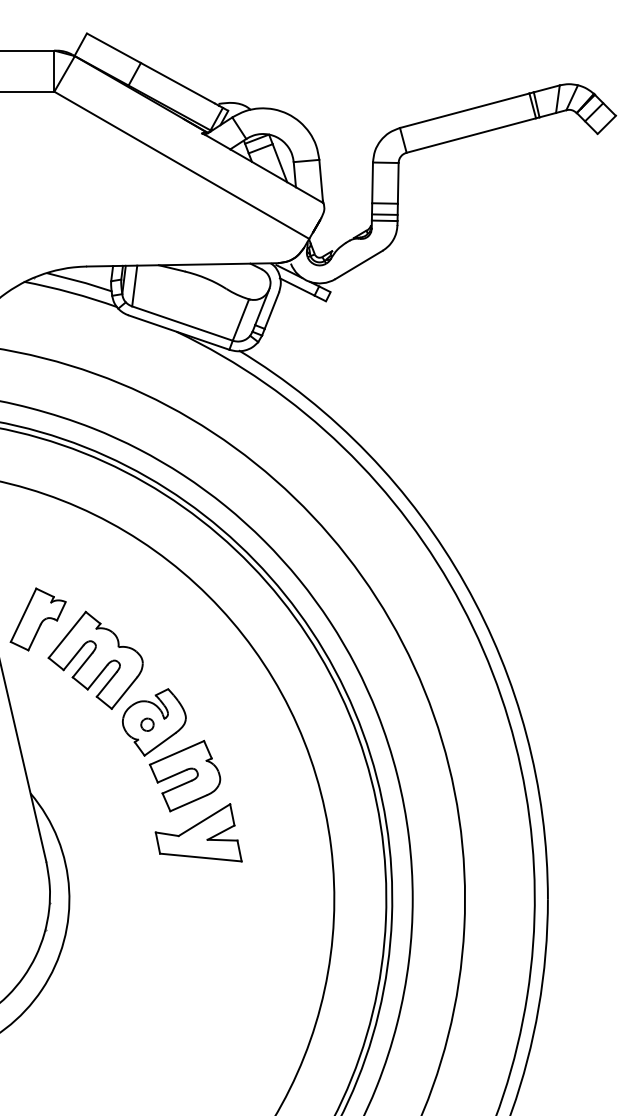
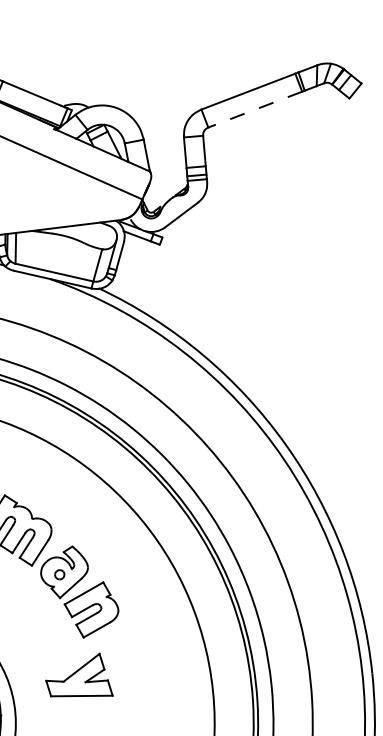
line: (471, 135) -> (255, 109), solid -> dashed
part: (198, 832) -> (78, 677), moved

